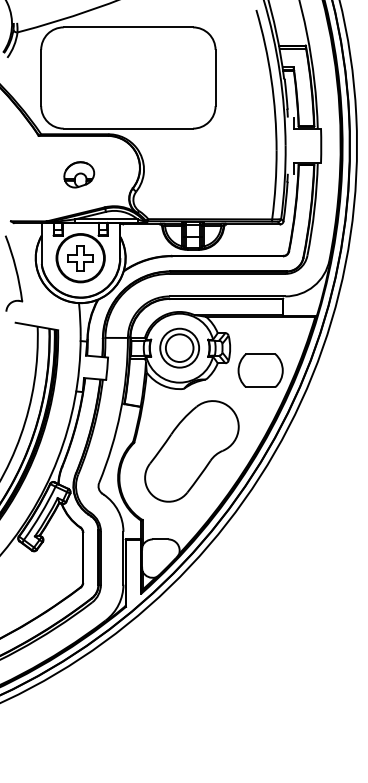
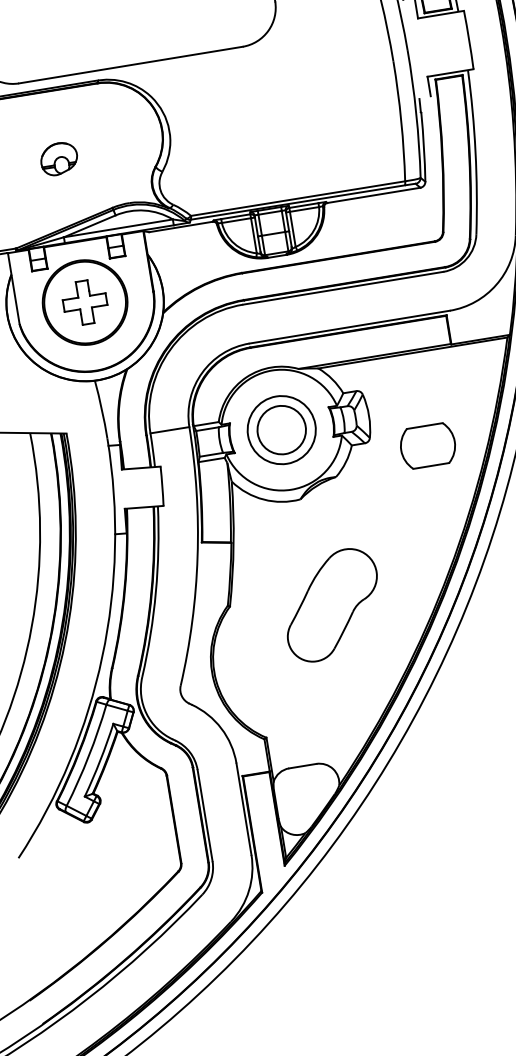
part: (79, 174) -> (59, 158), size x0.7
part: (260, 370) -> (427, 445), size x0.7
part: (191, 451) -> (331, 605), size x0.6

